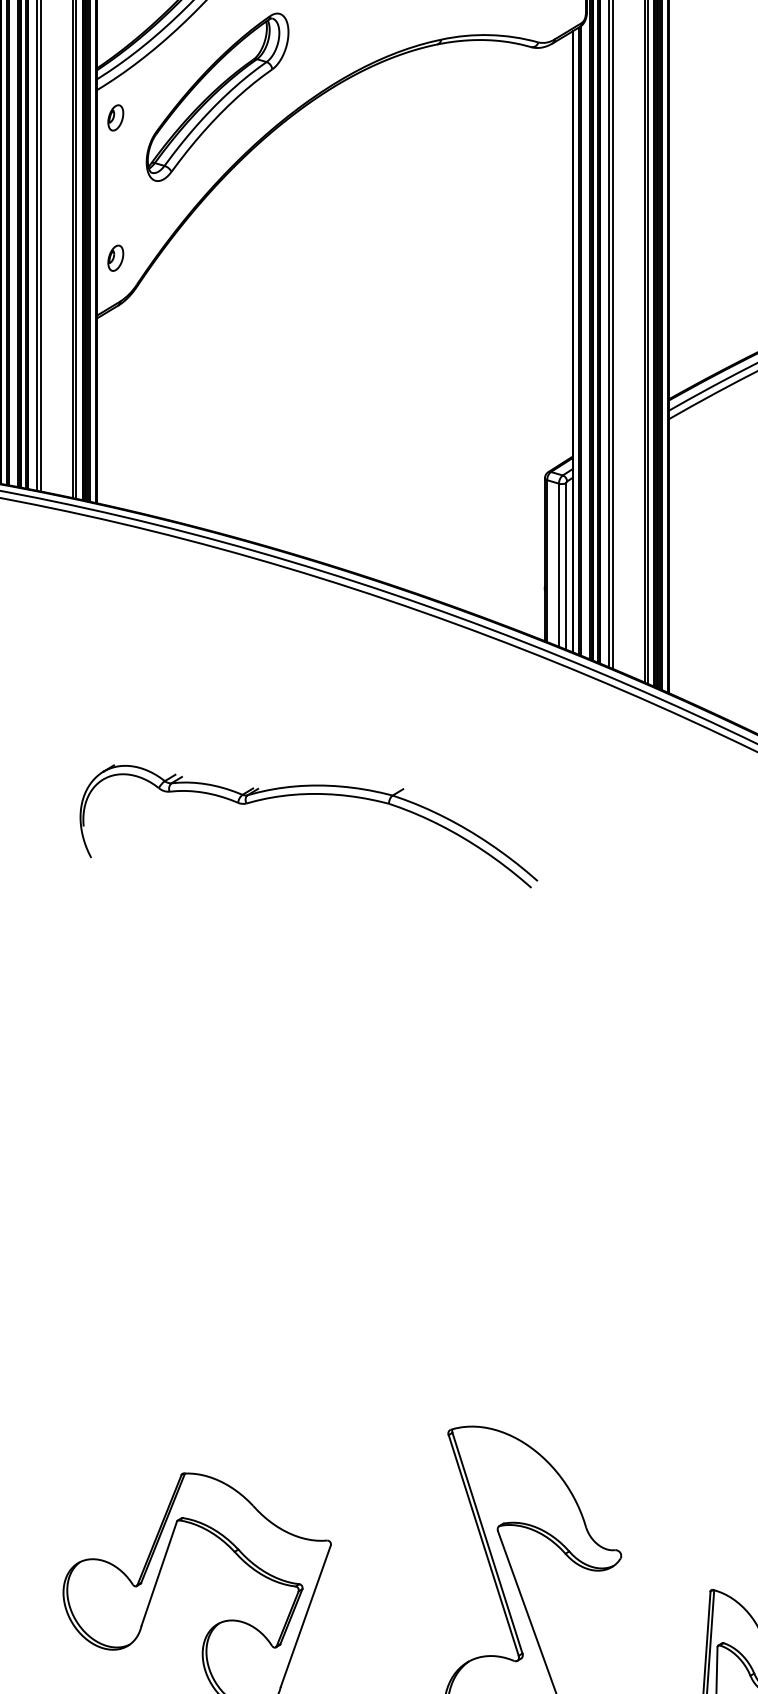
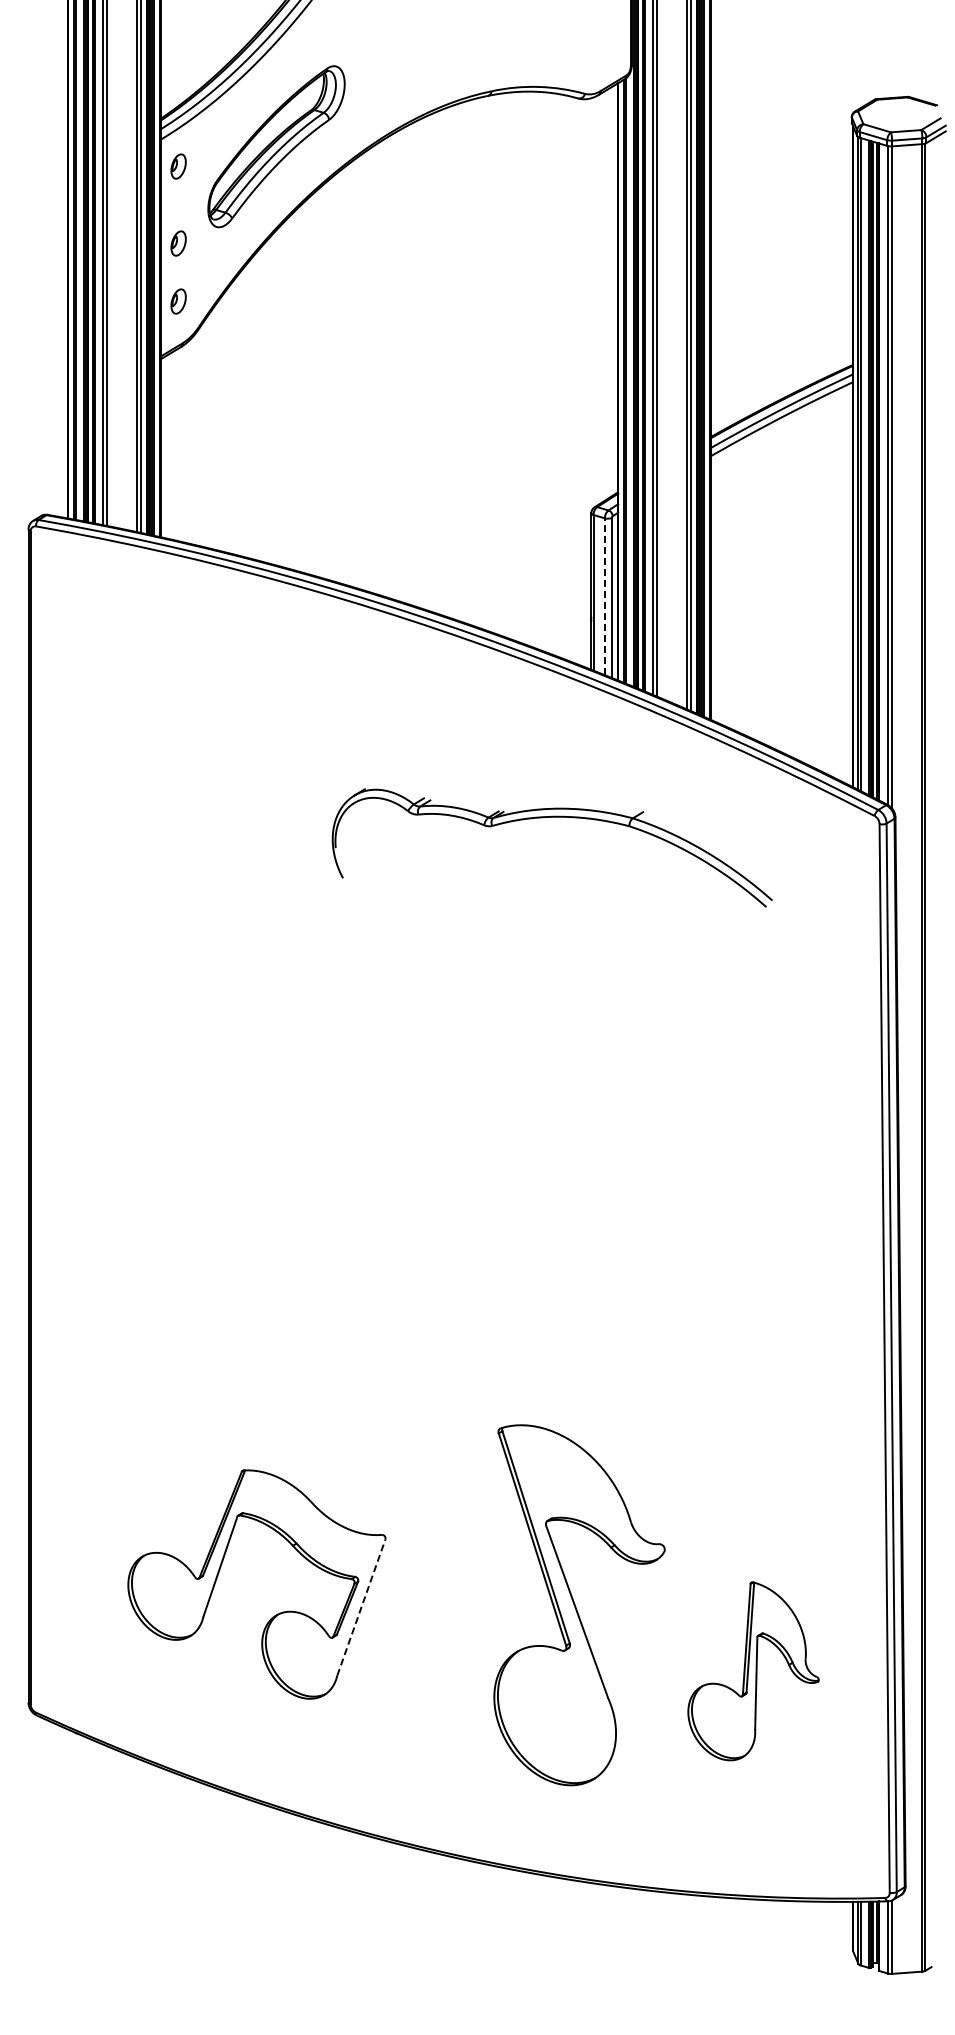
part: (115, 197) -> (178, 243), added
line: (558, 564) -> (604, 596), solid -> dashed
part: (308, 794) -> (551, 817), moved
line: (305, 1616) -> (361, 1607), solid -> dashed

